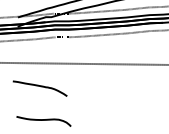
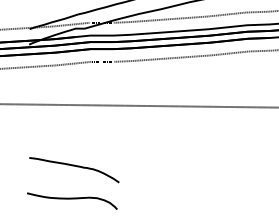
curve: (40, 87) -> (75, 168), moved

